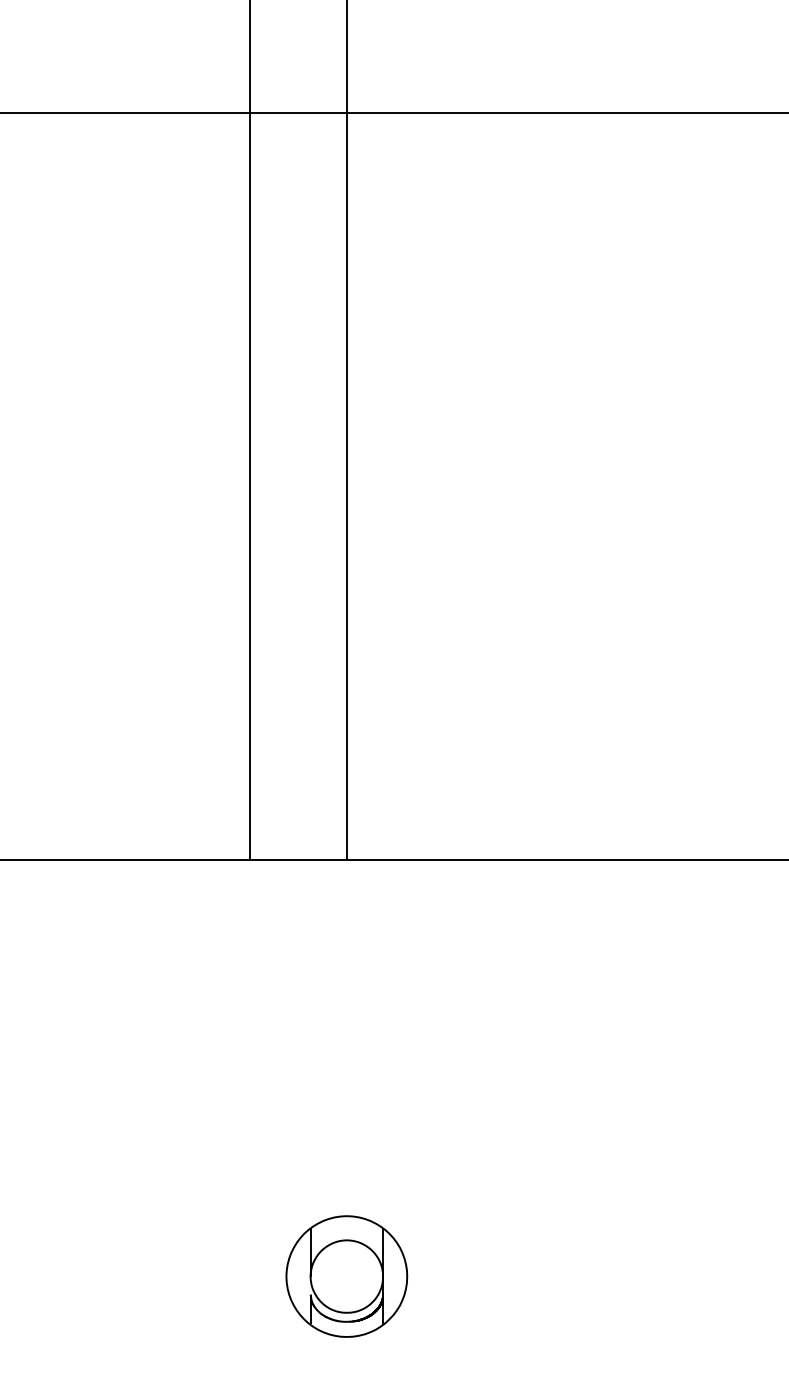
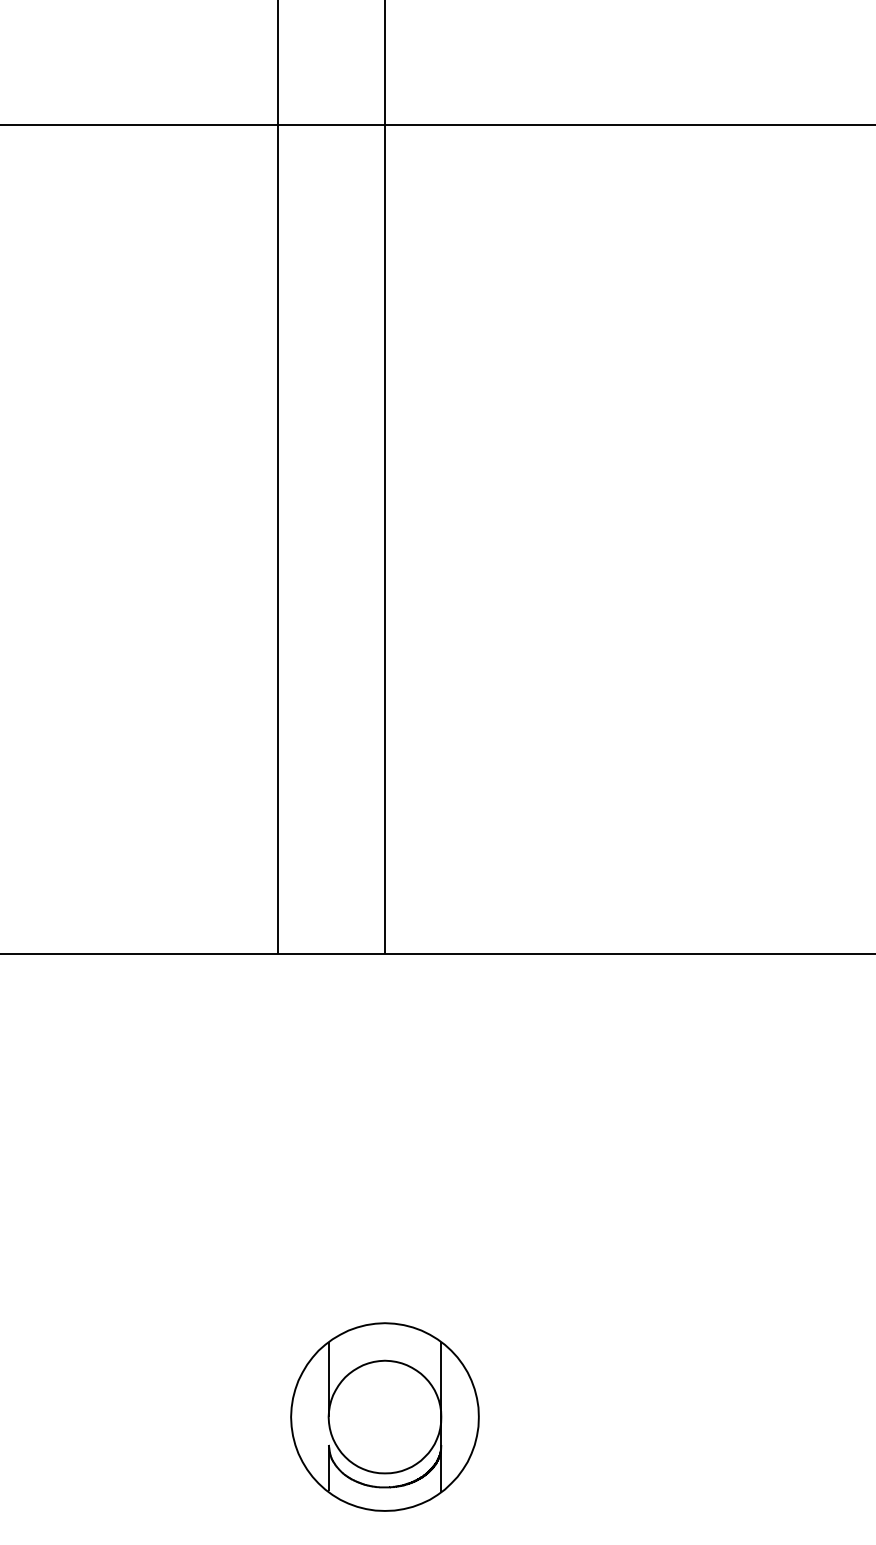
part: (346, 1276) -> (384, 1416), size x1.4

